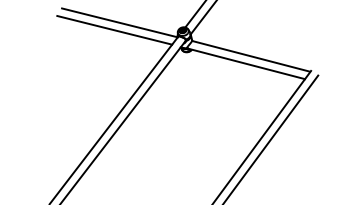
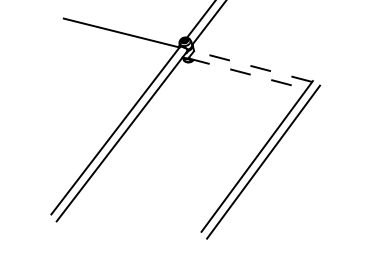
line: (114, 30) -> (116, 40), removed
line: (250, 56) -> (252, 66), solid -> dashed
line: (246, 63) -> (248, 73), solid -> dashed

